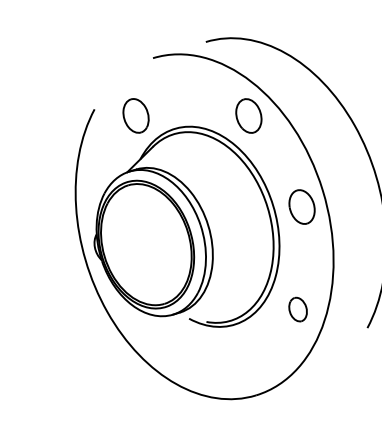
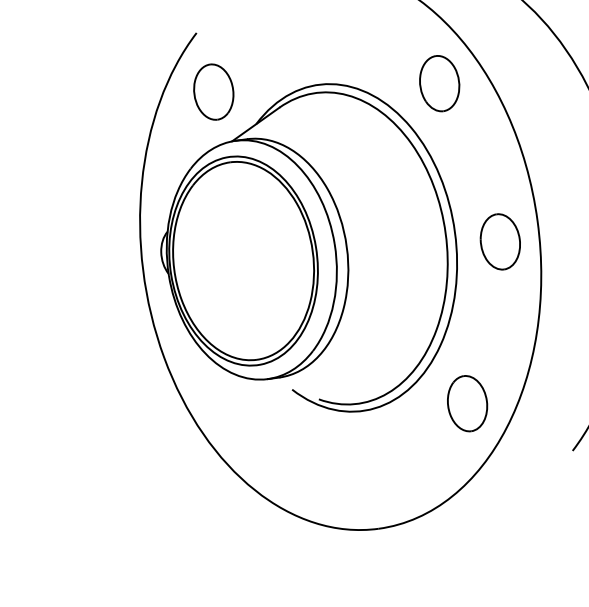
part: (135, 115) -> (212, 91), moved
part: (297, 309) -> (466, 403), size x1.43

